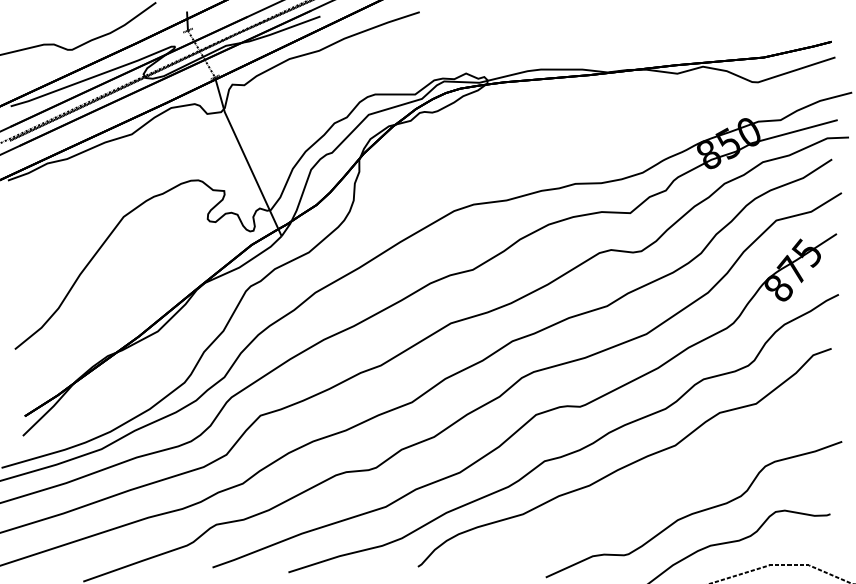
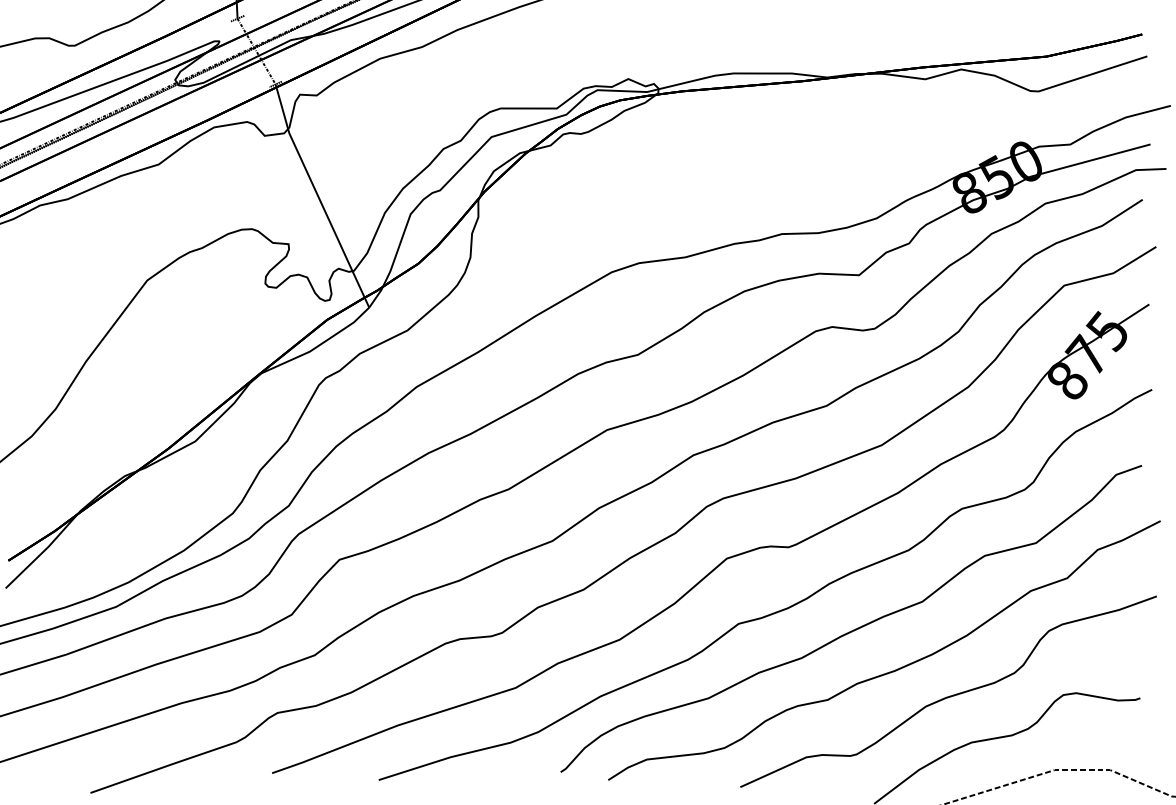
curve: (652, 494) -> (890, 670), added

